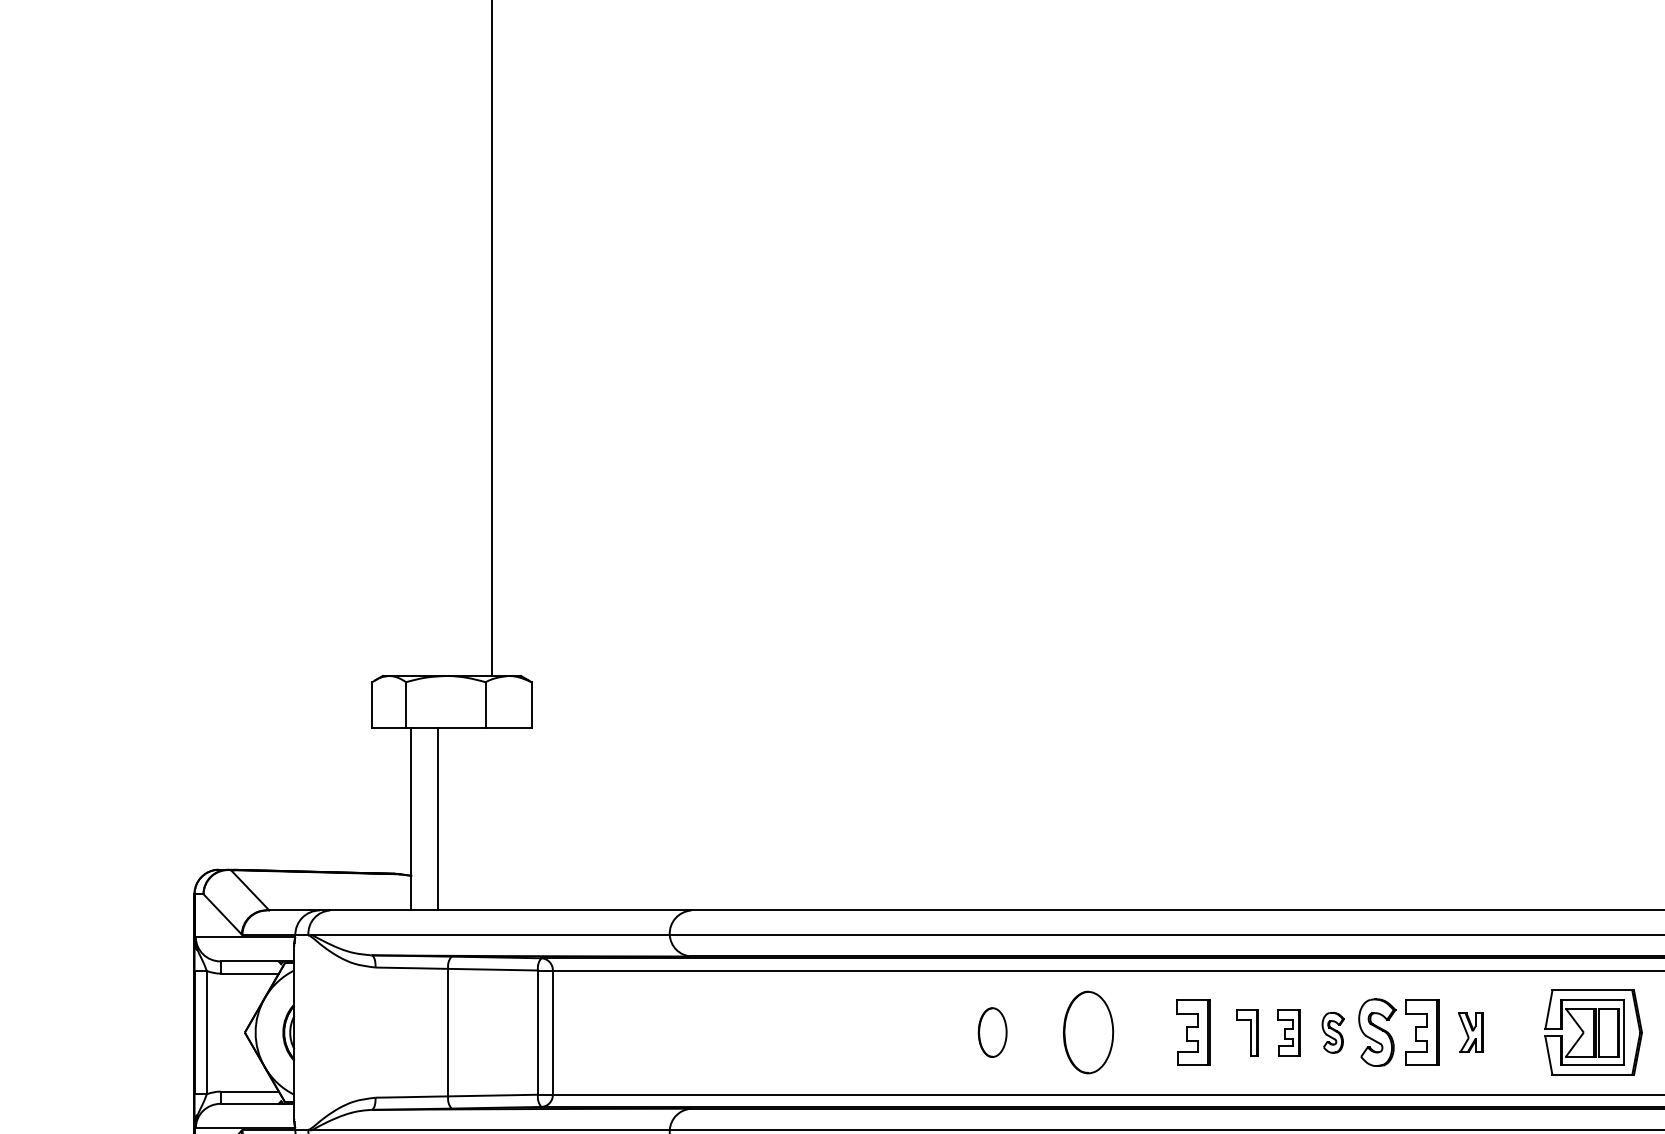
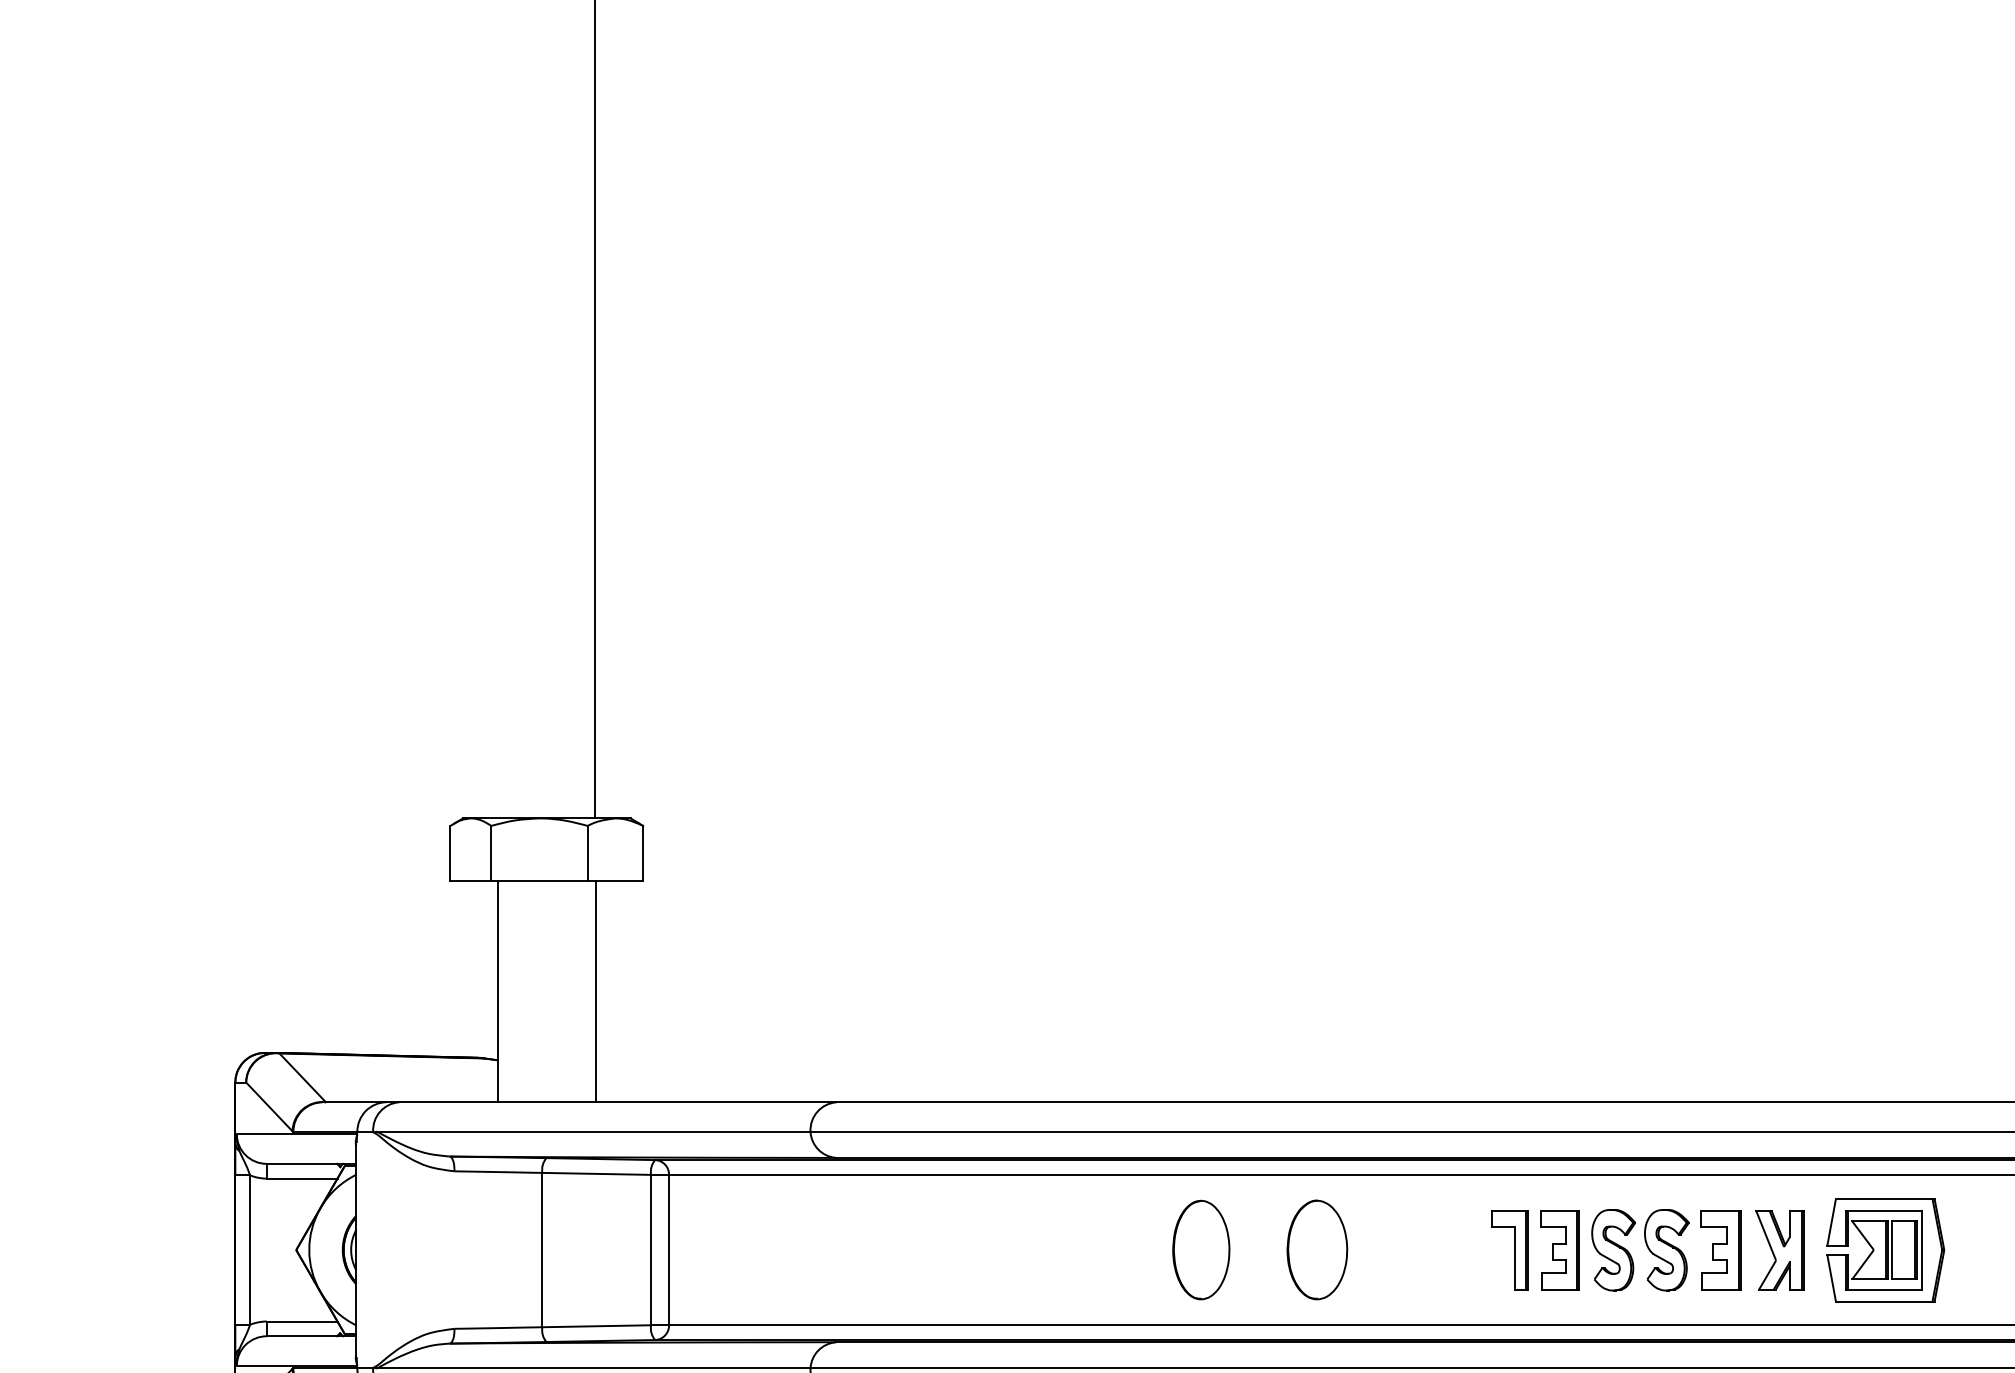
line: (438, 818) -> (596, 991), moved
part: (992, 1032) -> (1201, 1249), size x1.67
part: (1192, 1032) -> (1443, 1250), removed
part: (1247, 1032) -> (1509, 1250), size x1.43
part: (1288, 1032) -> (1559, 1250), size x1.43
part: (1333, 1032) -> (1613, 1250), size x1.67
part: (1470, 1032) -> (1779, 1250), size x1.67
part: (1593, 1032) -> (1885, 1250), moved

